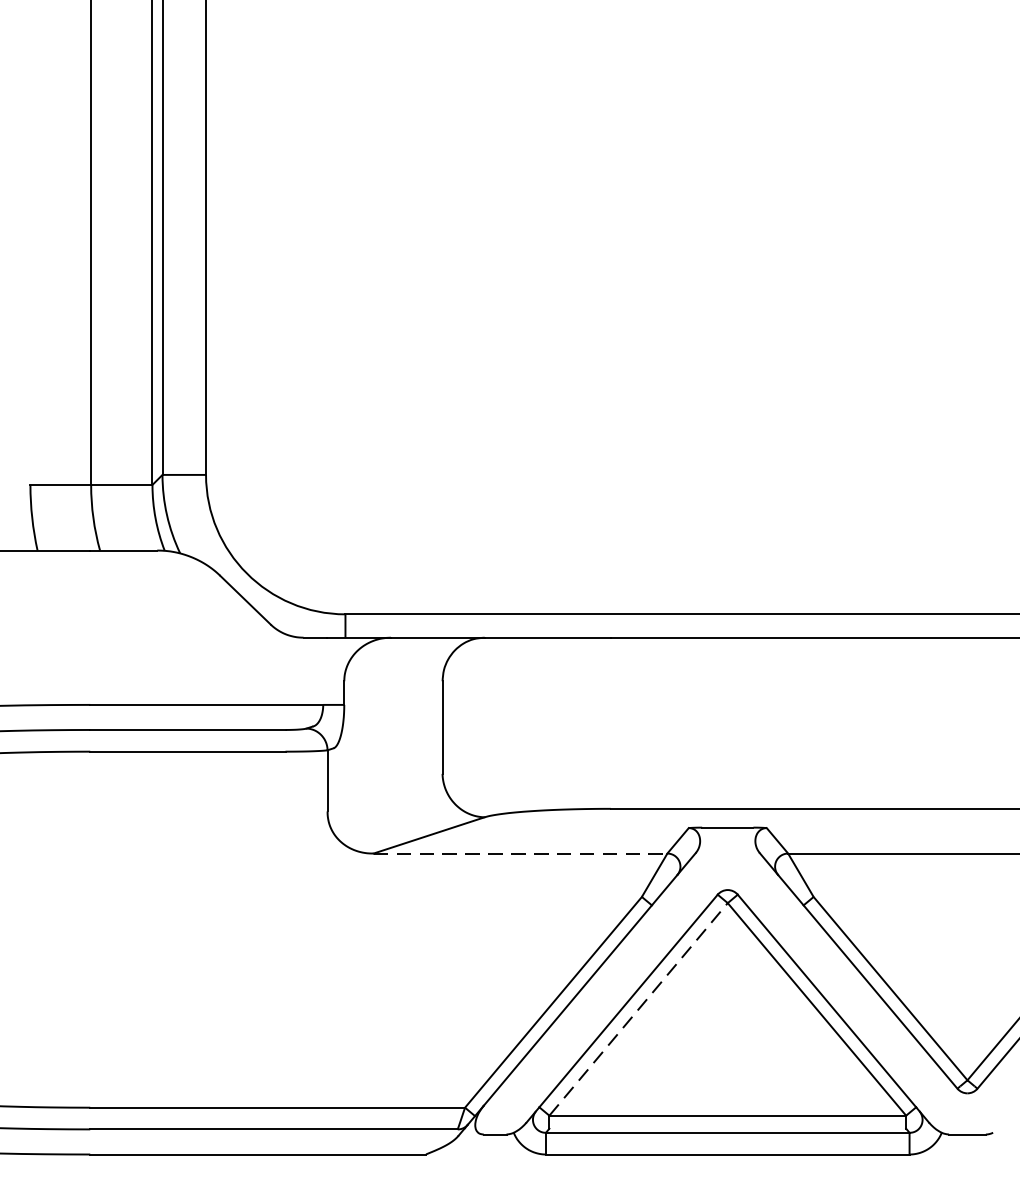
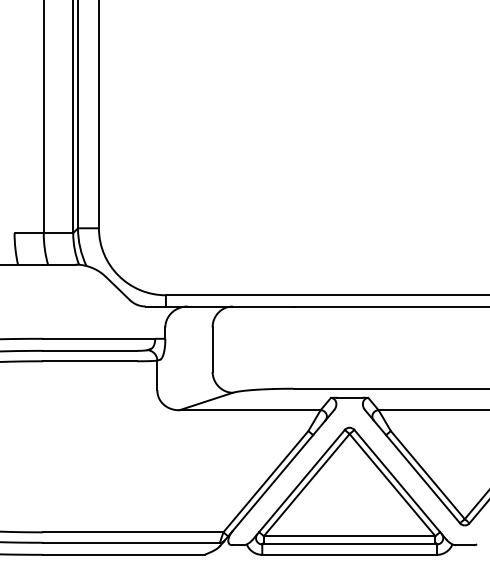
line: (521, 854) -> (250, 410), dashed -> solid
line: (637, 1010) -> (306, 485), dashed -> solid

